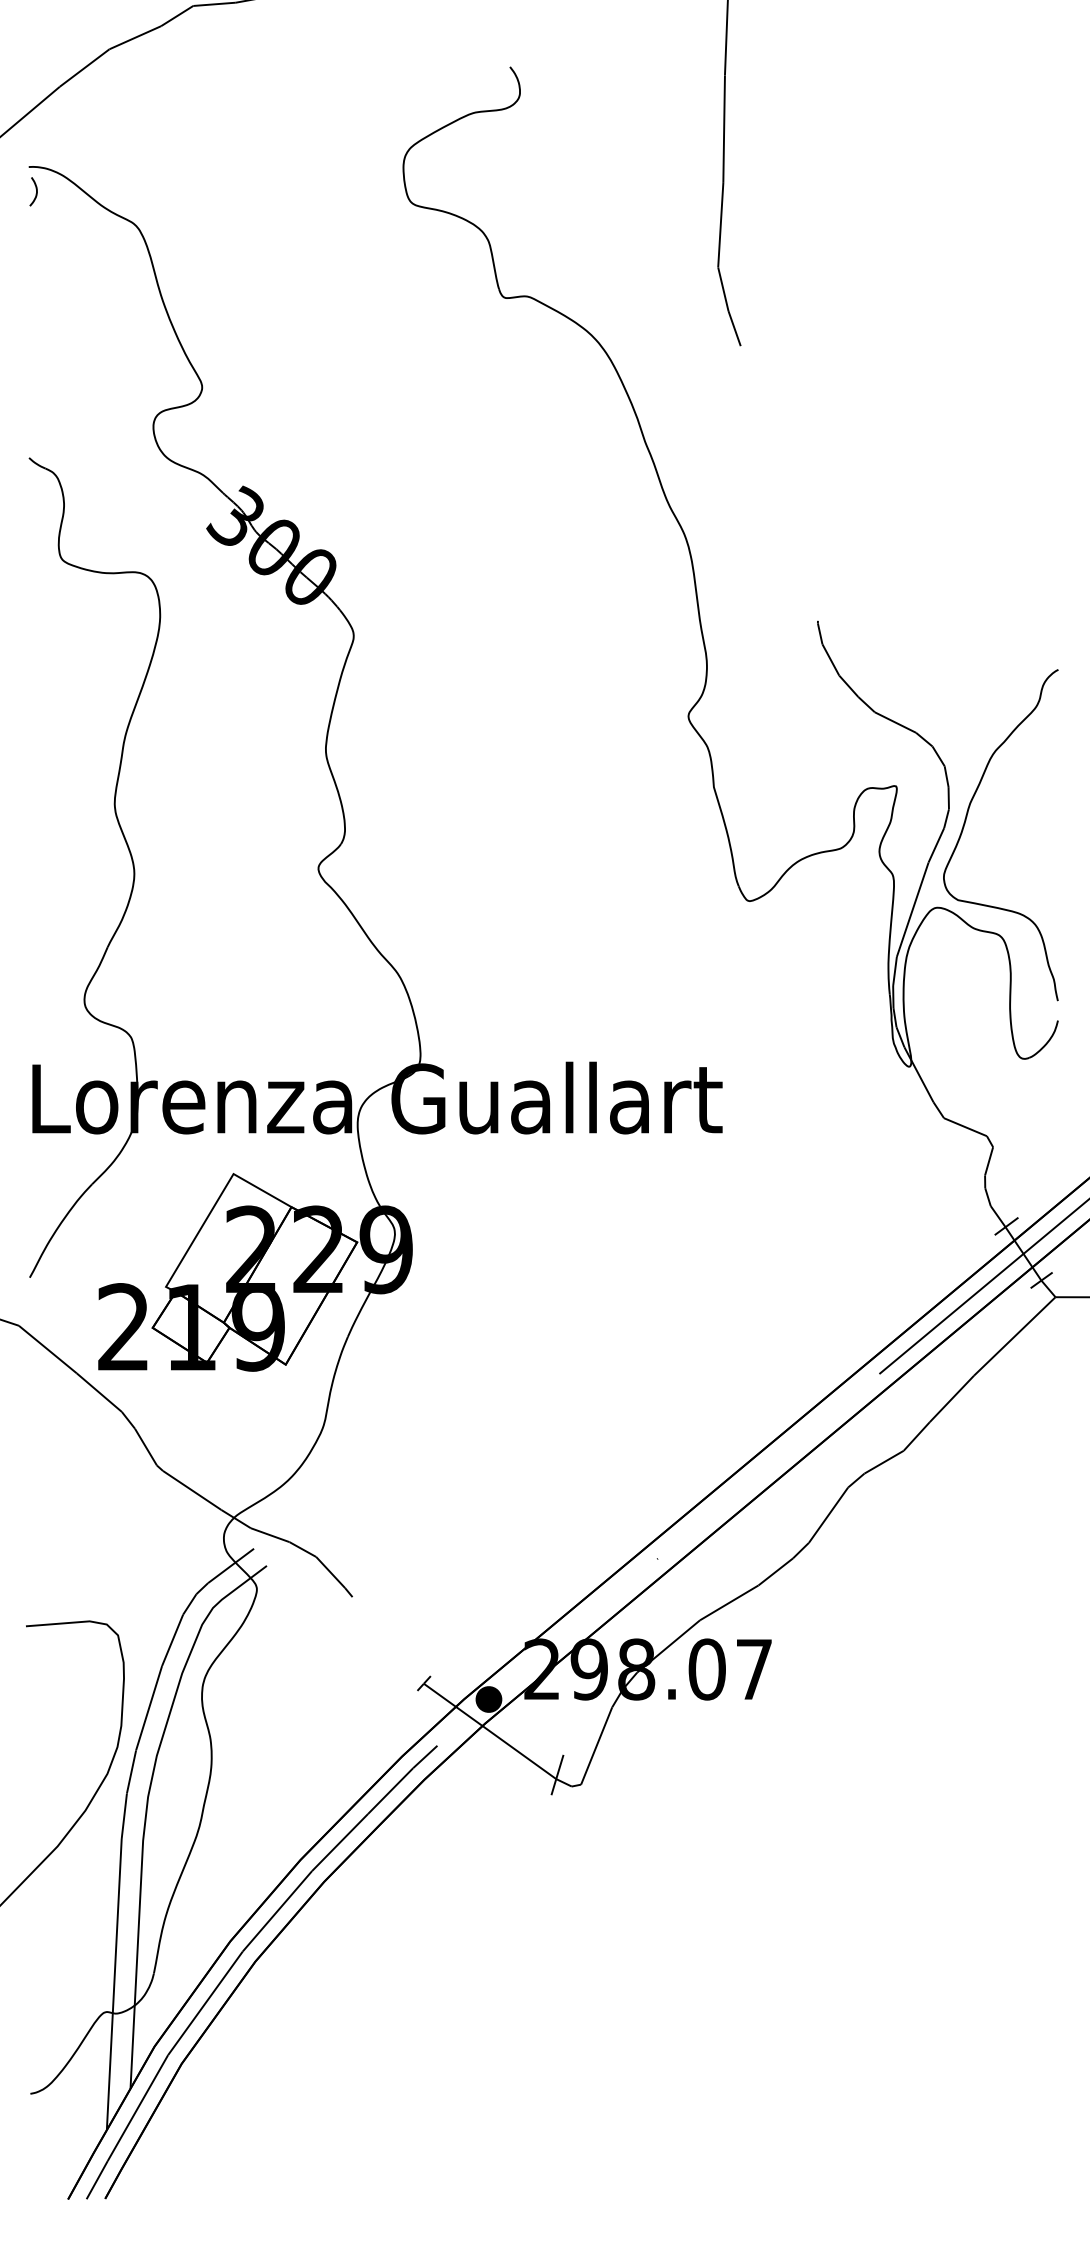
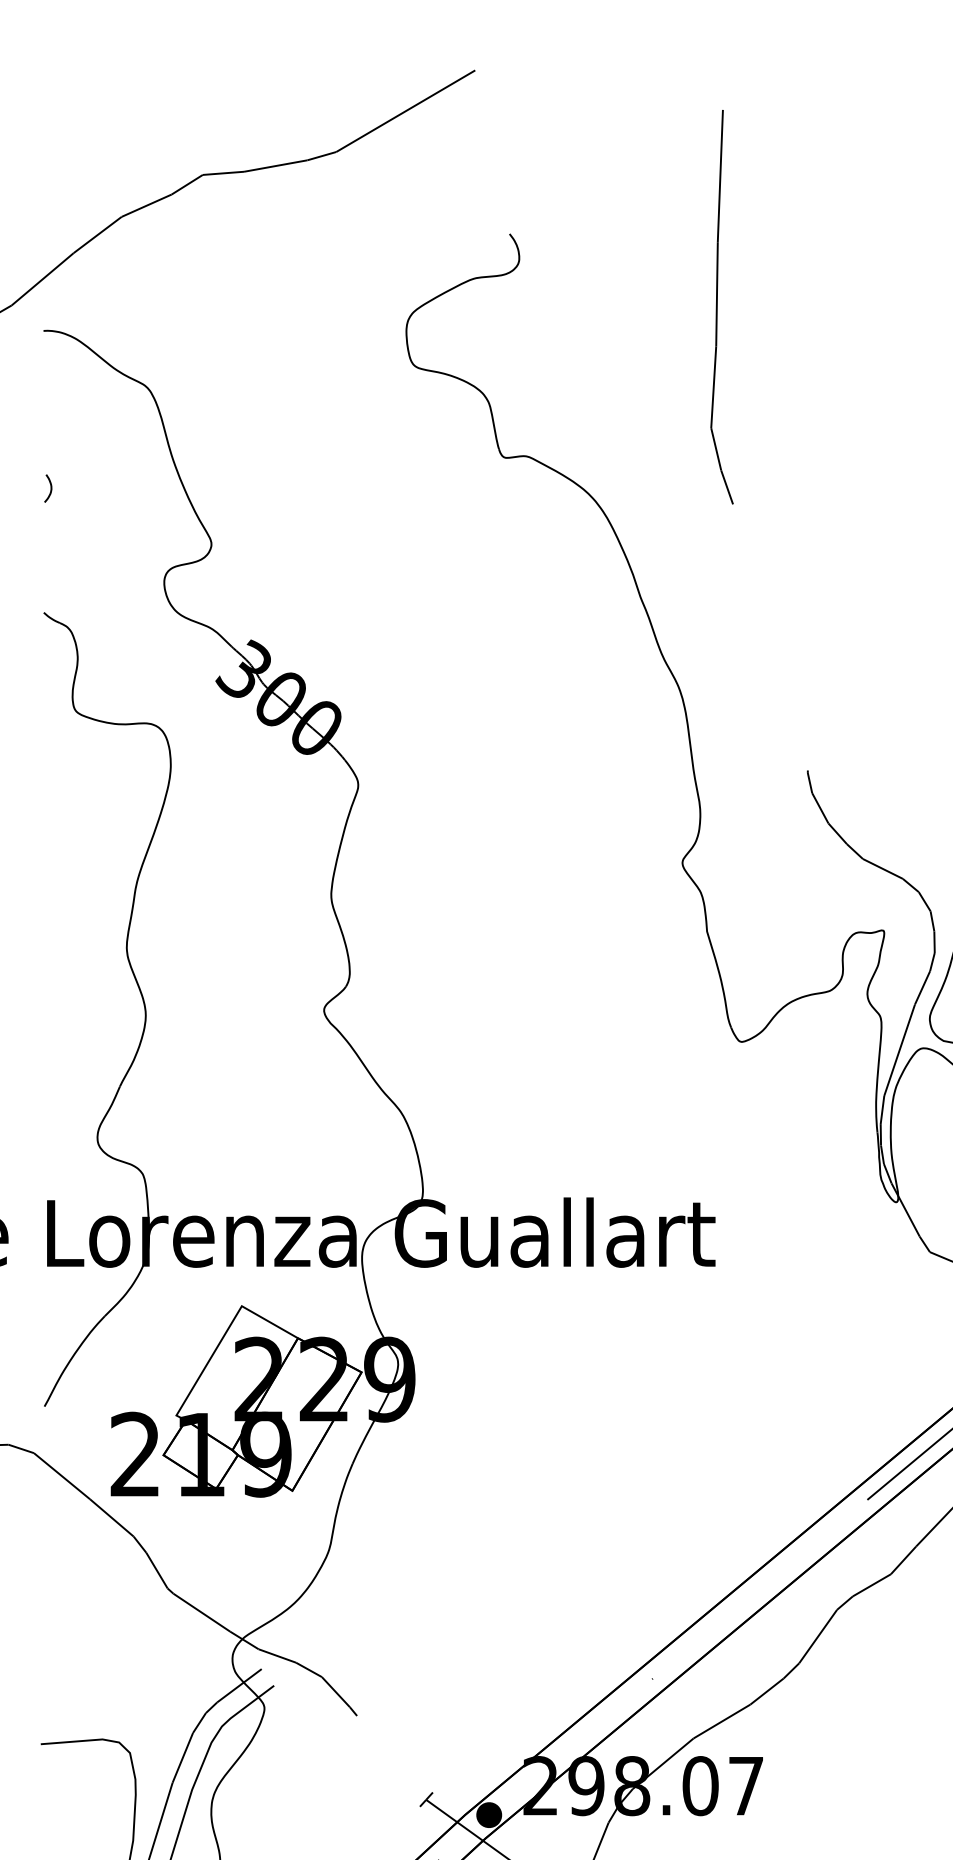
curve: (35, 193) -> (50, 490), moved

